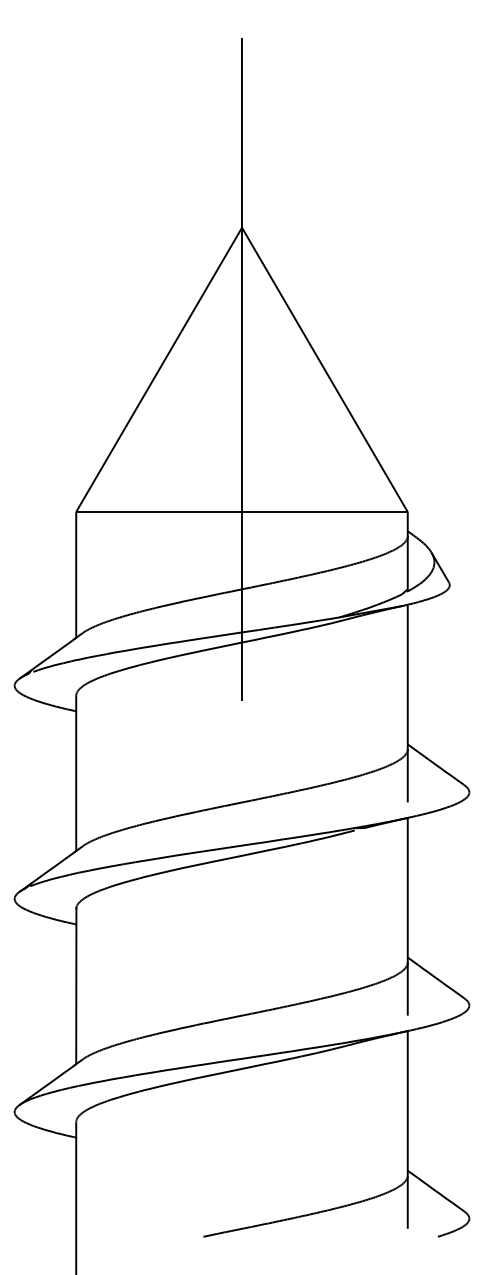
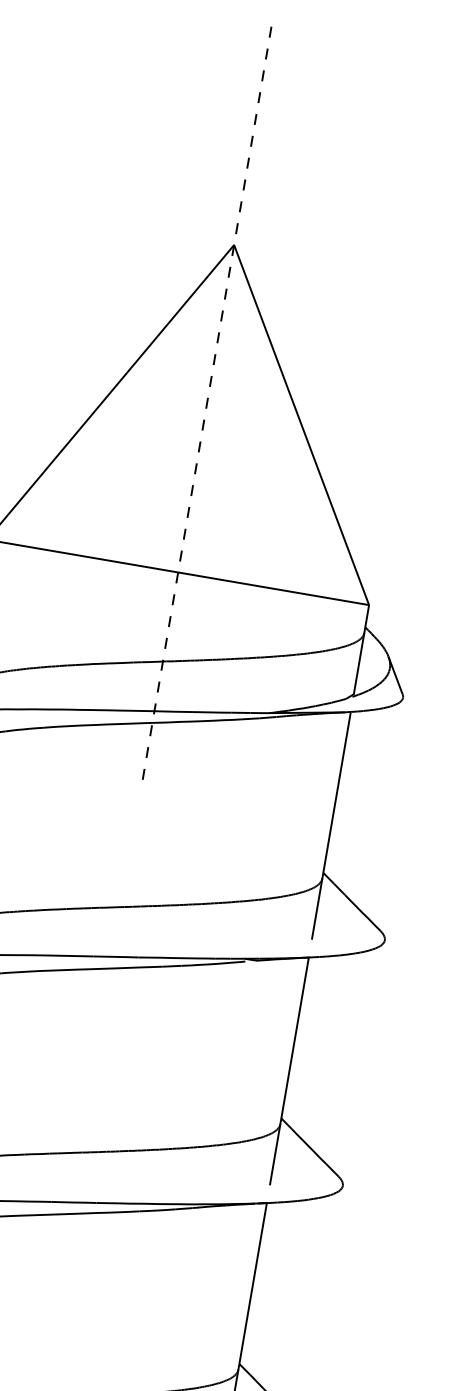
line: (242, 369) -> (206, 408), solid -> dashed

